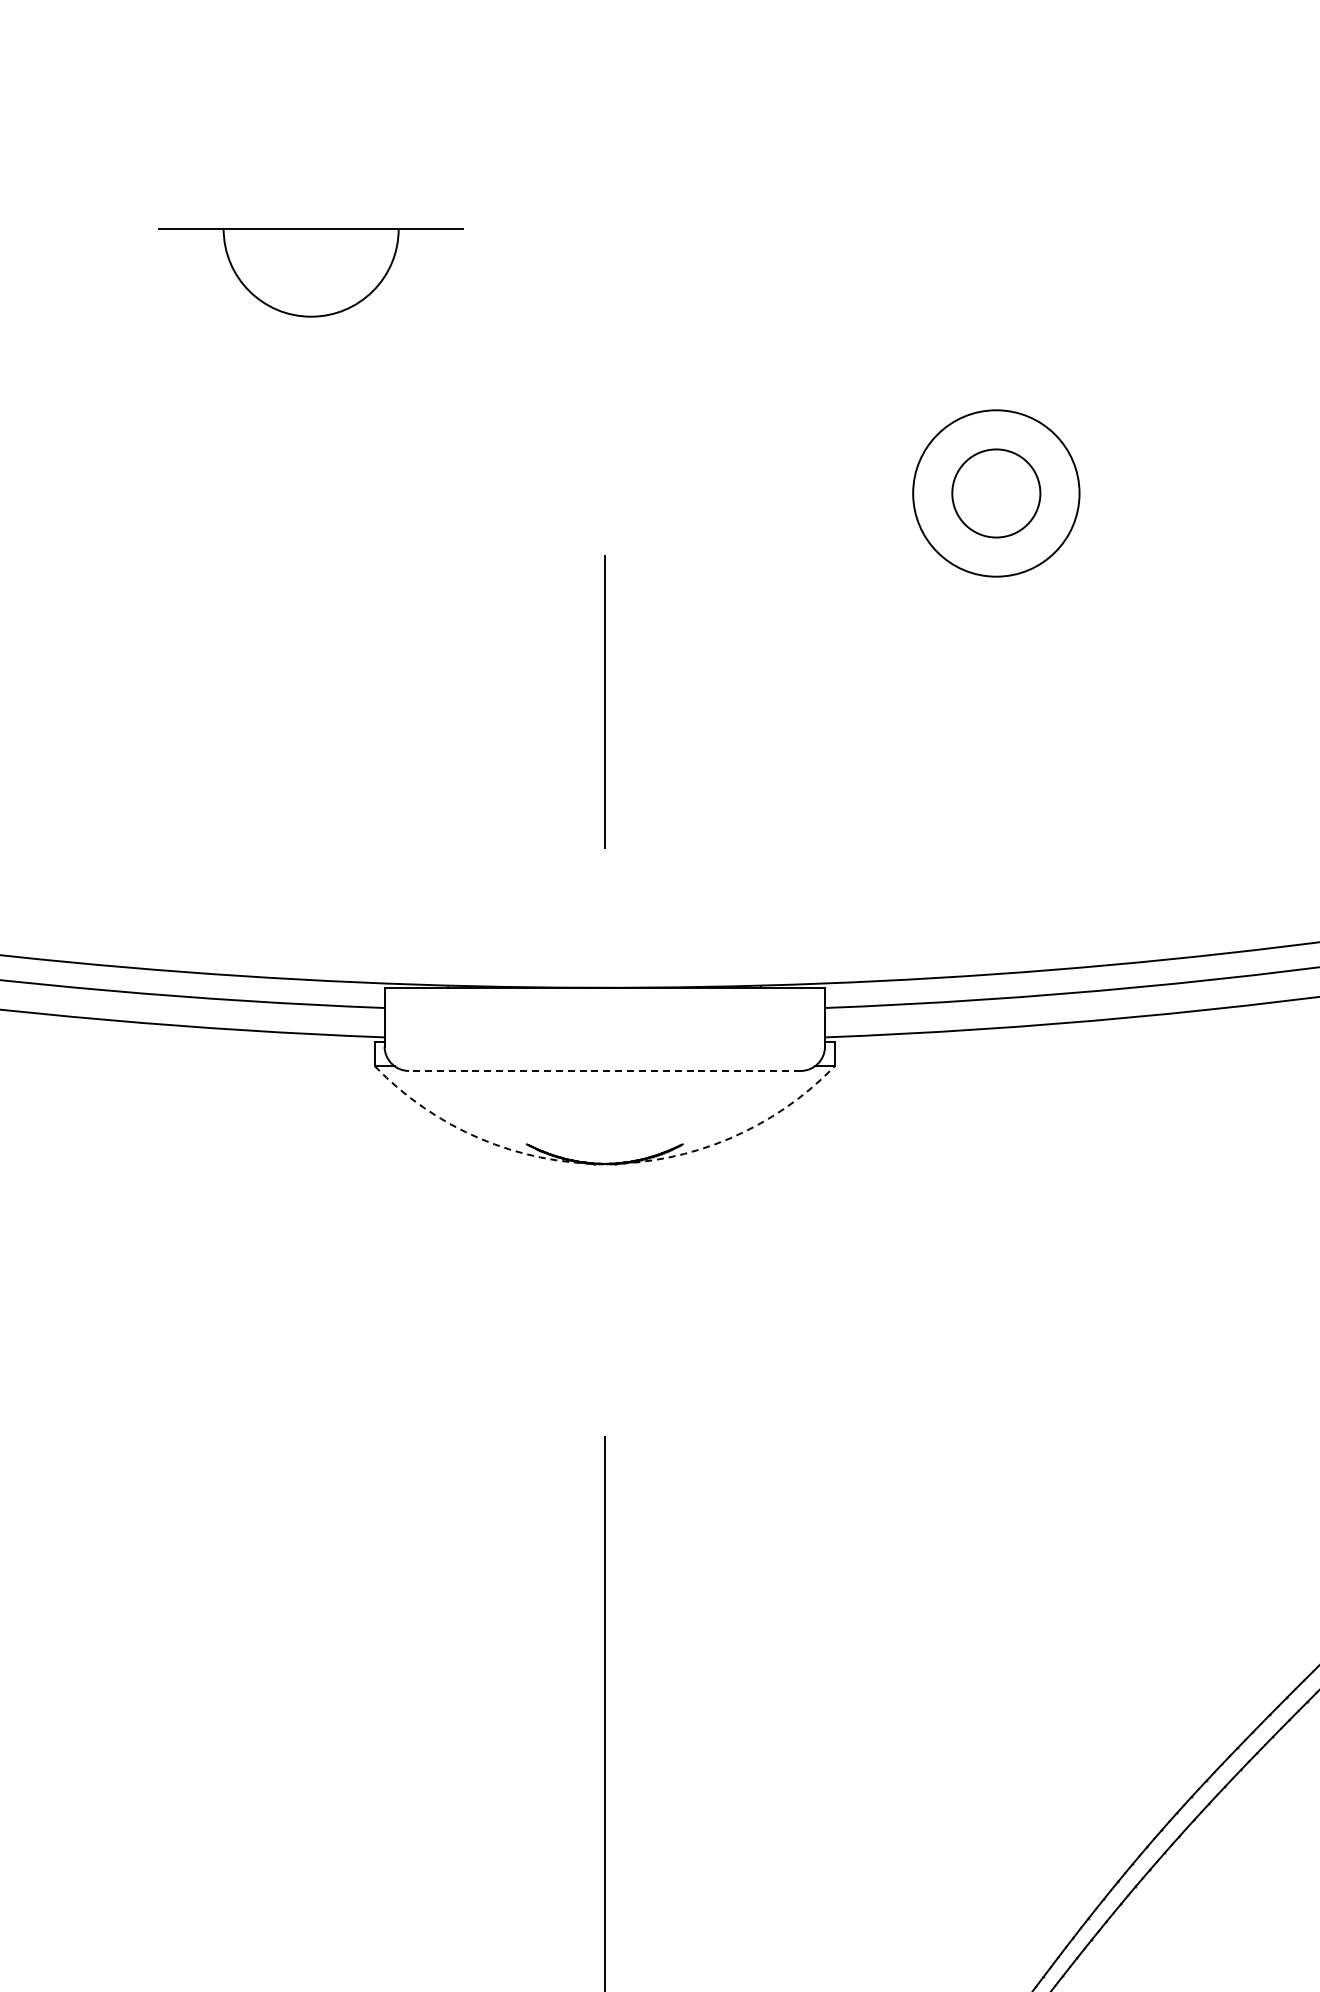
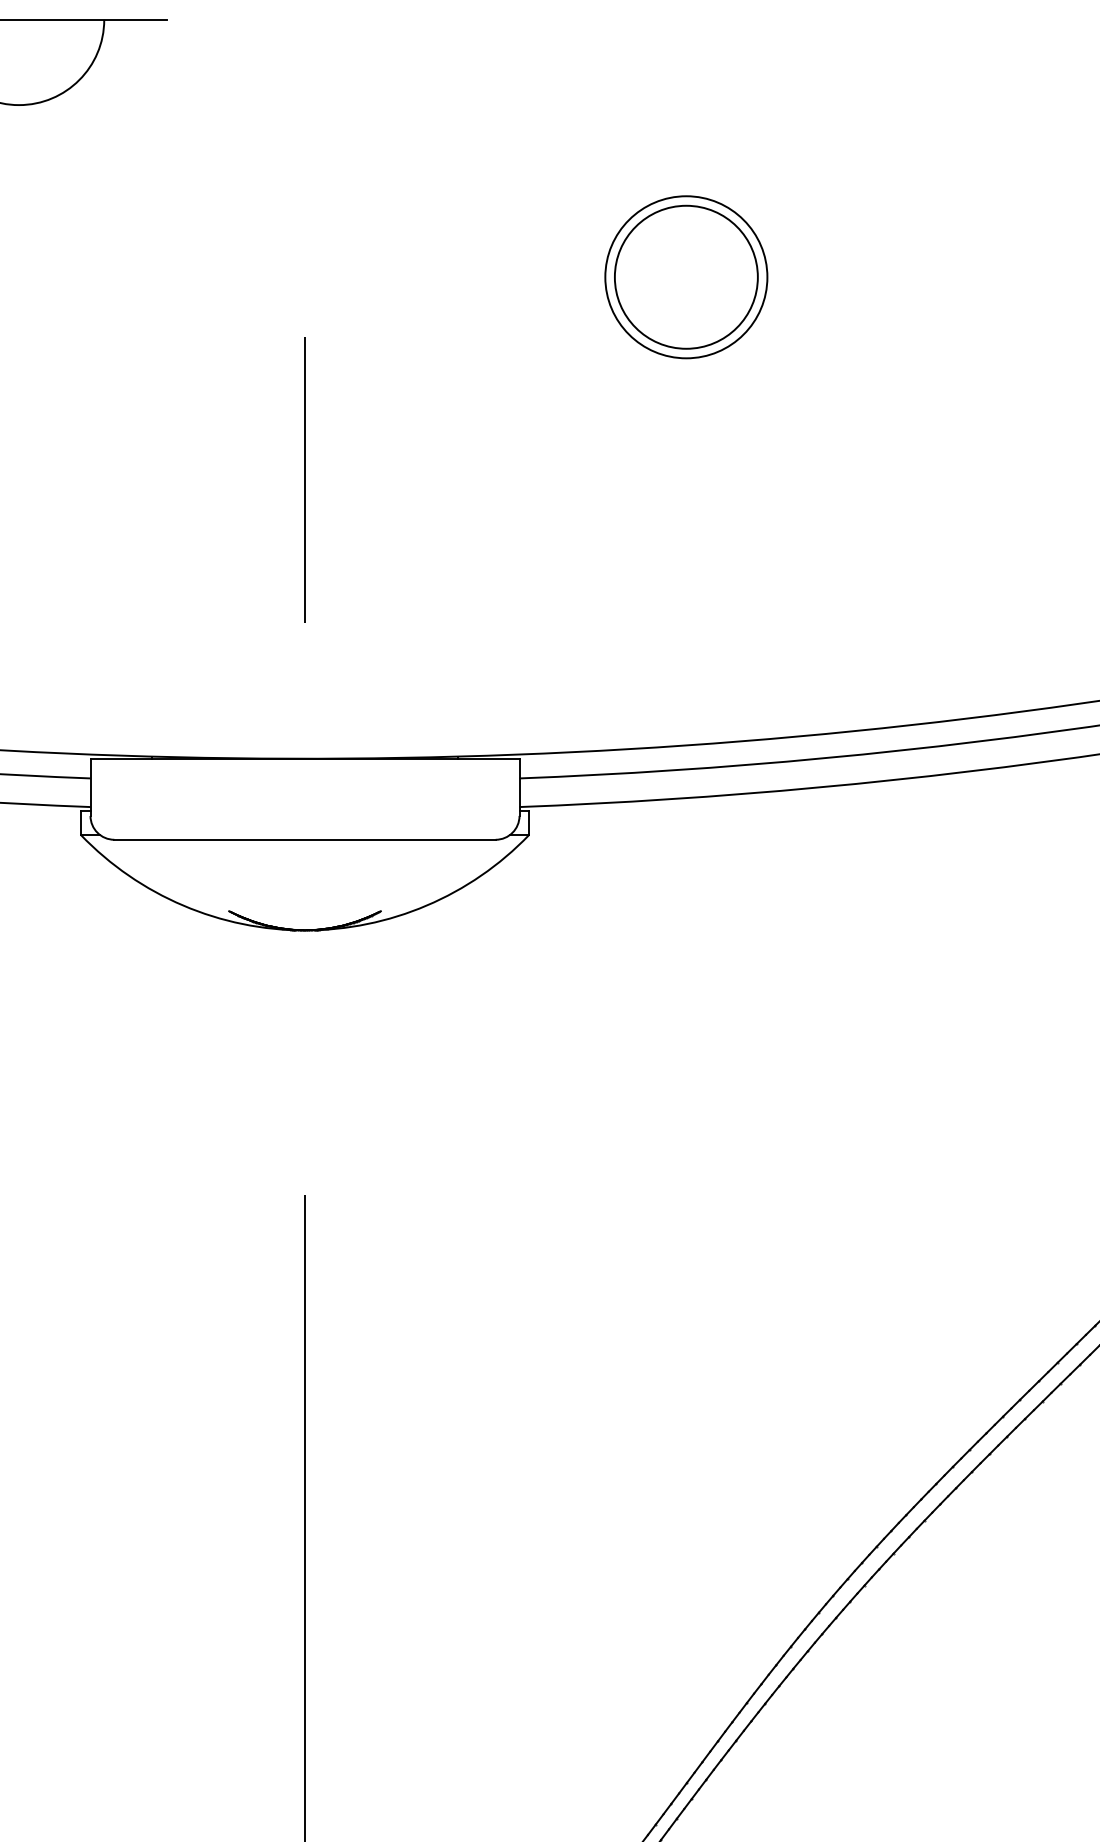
circle: (995, 493) -> (685, 277), size x1.67
line: (604, 1070) -> (304, 839), dashed -> solid
arc: (604, 1164) -> (304, 930), dashed -> solid

